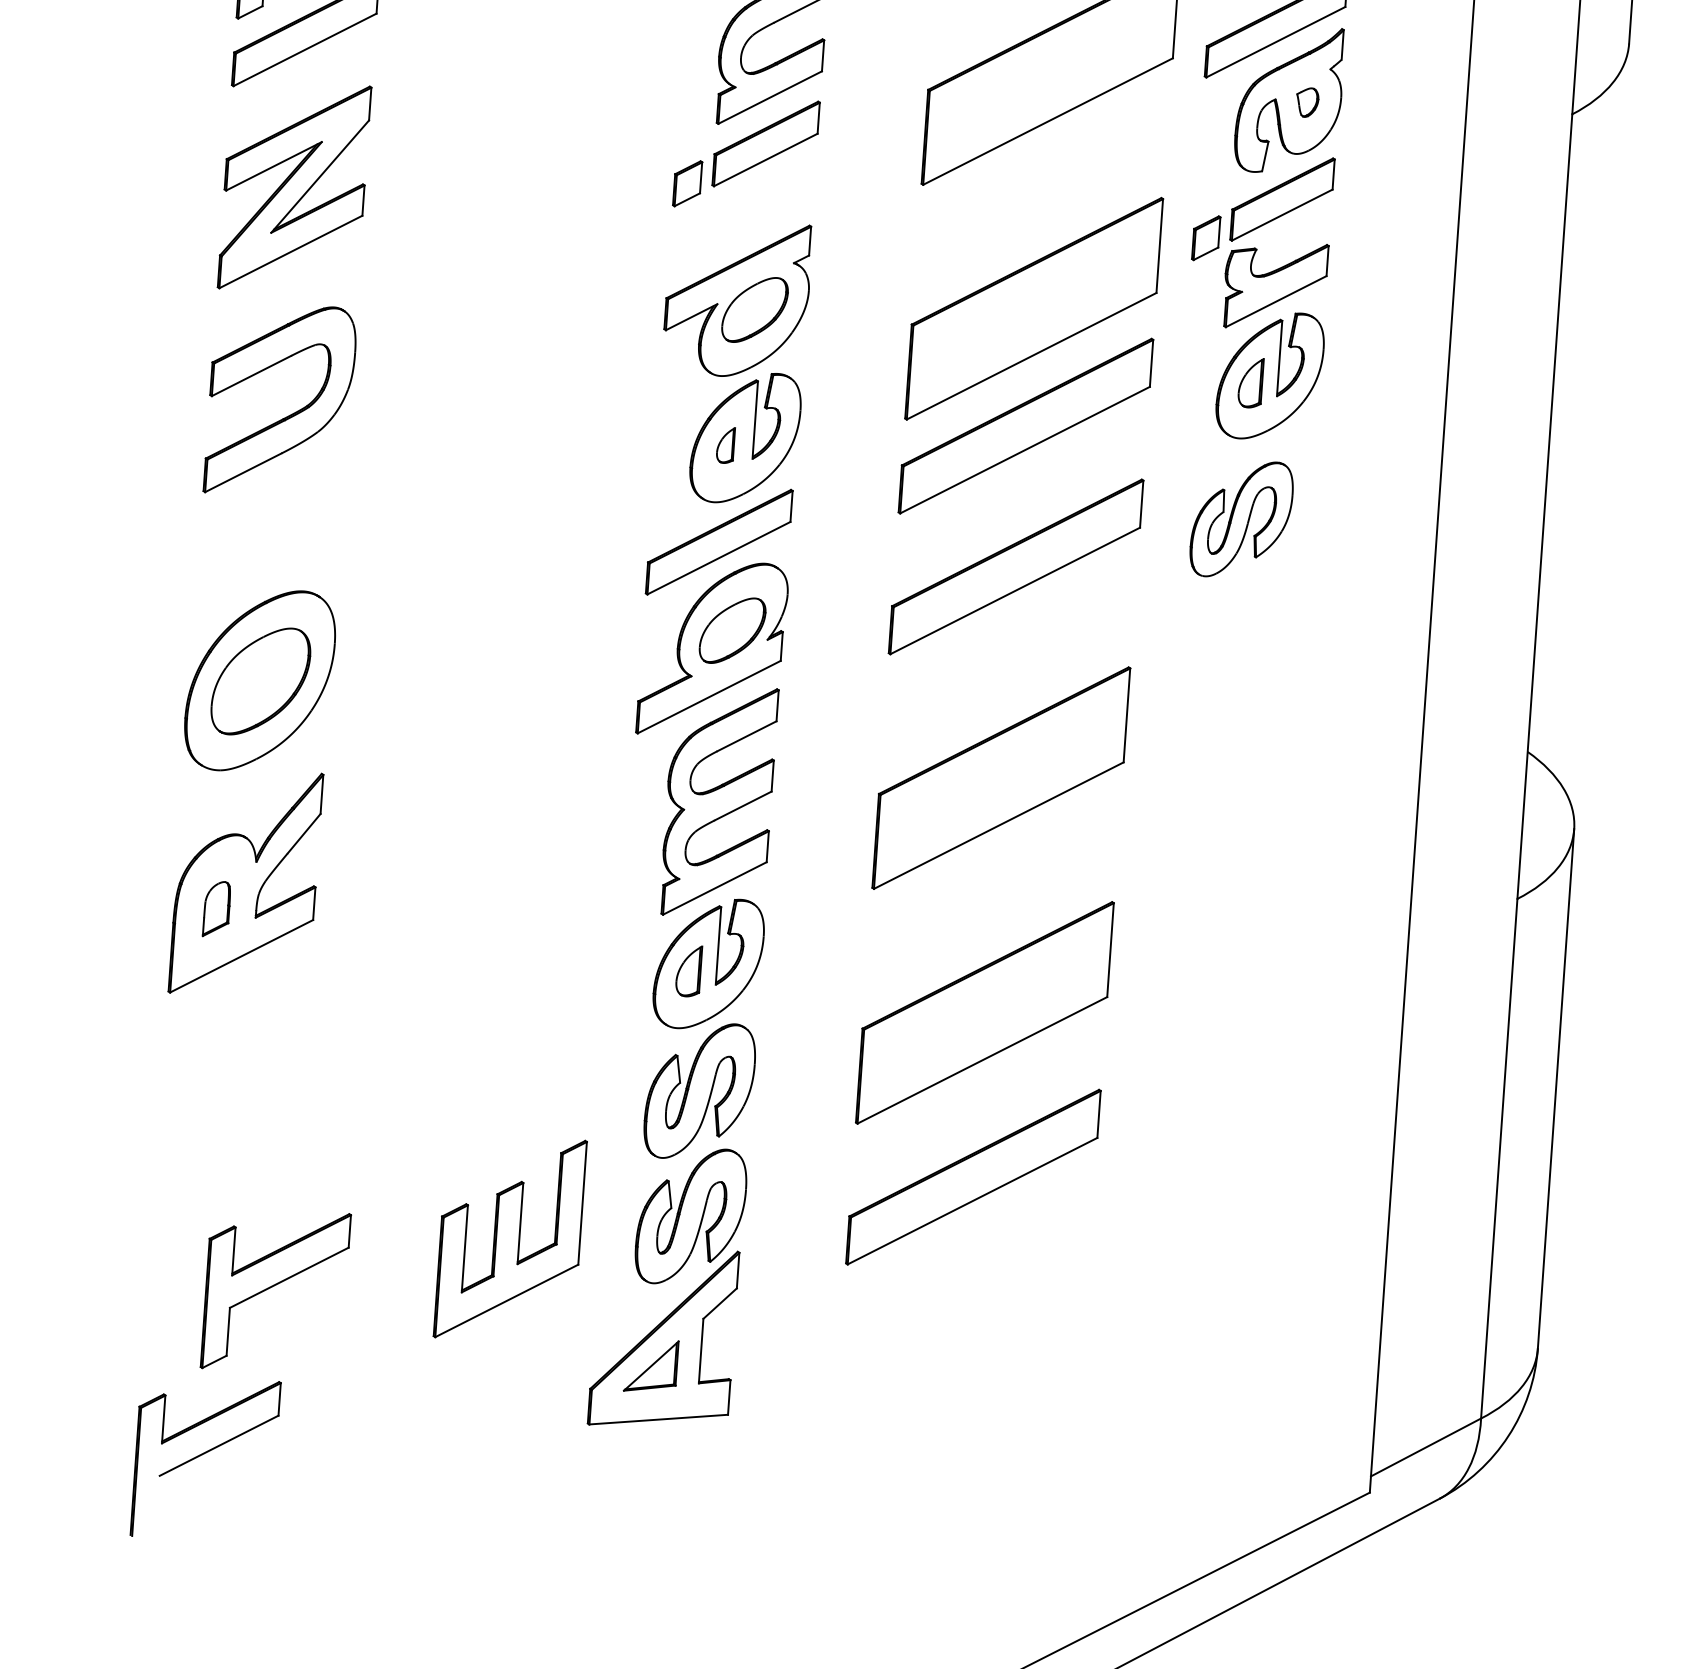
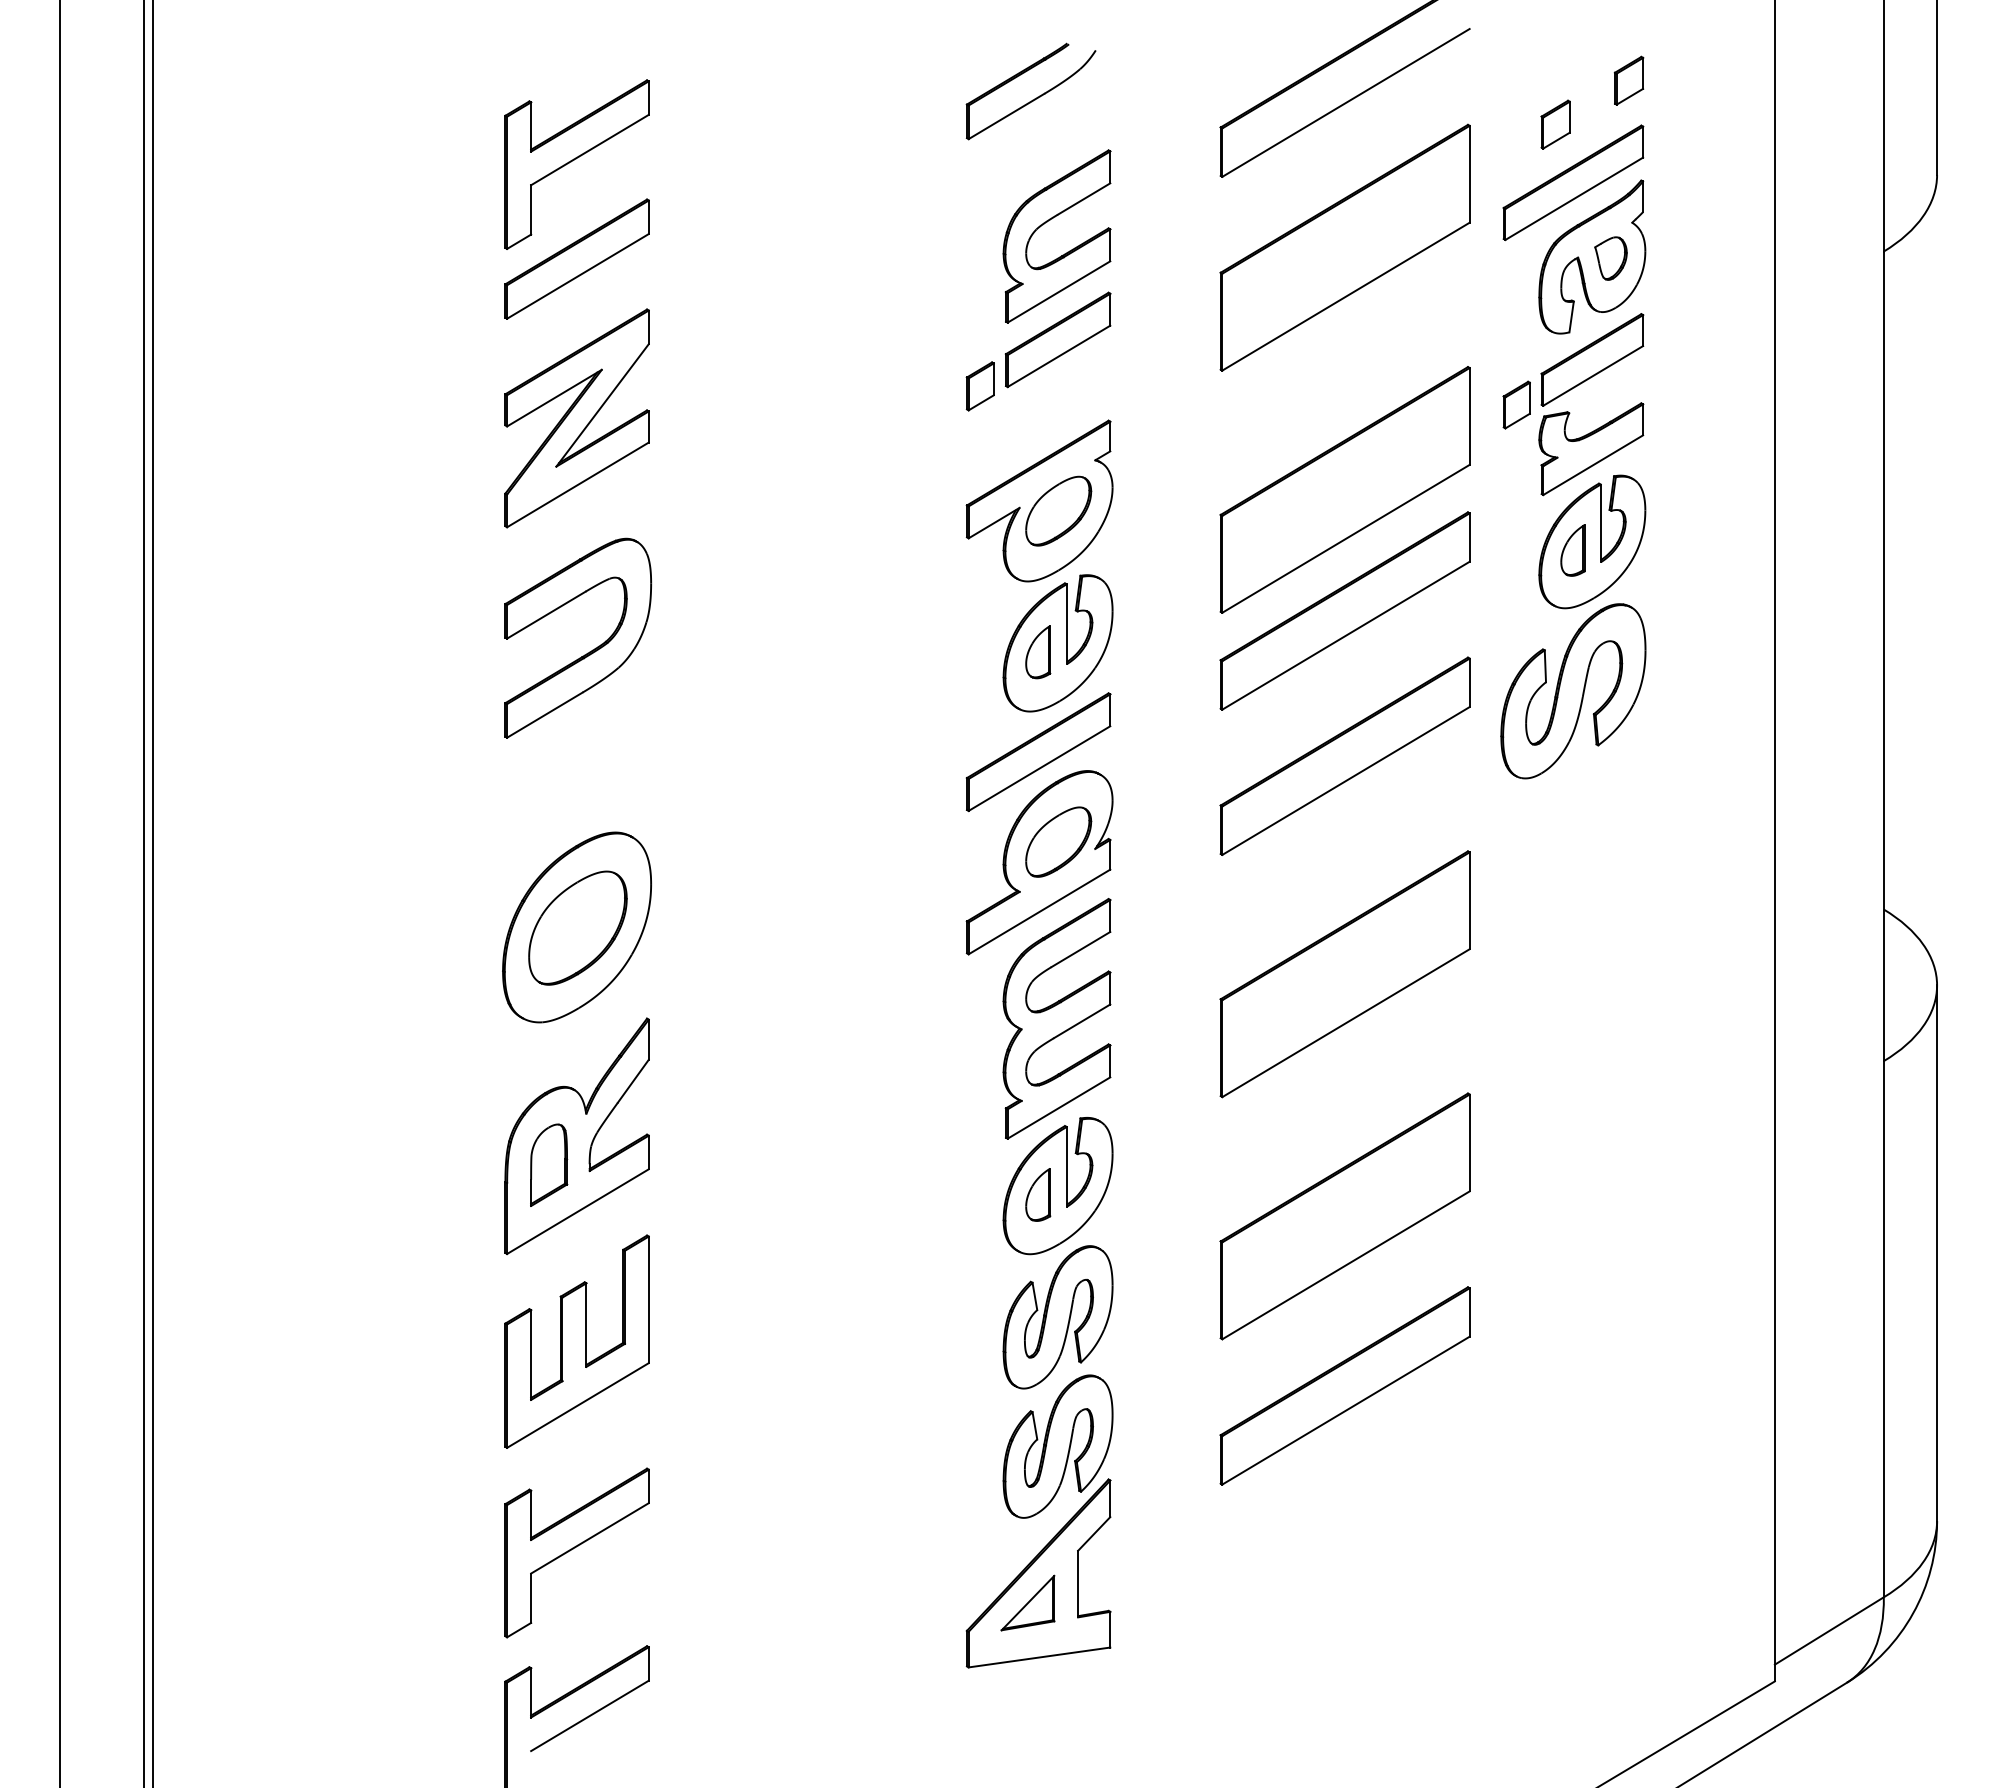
part: (1306, 102) -> (1610, 258), size x1.43
part: (725, 445) -> (1038, 652), size x1.43
part: (1241, 519) -> (1573, 691), size x1.43
part: (217, 908) -> (549, 1164), size x1.43
part: (509, 1238) -> (576, 1341), moved
part: (275, 1290) -> (576, 1552), moved

